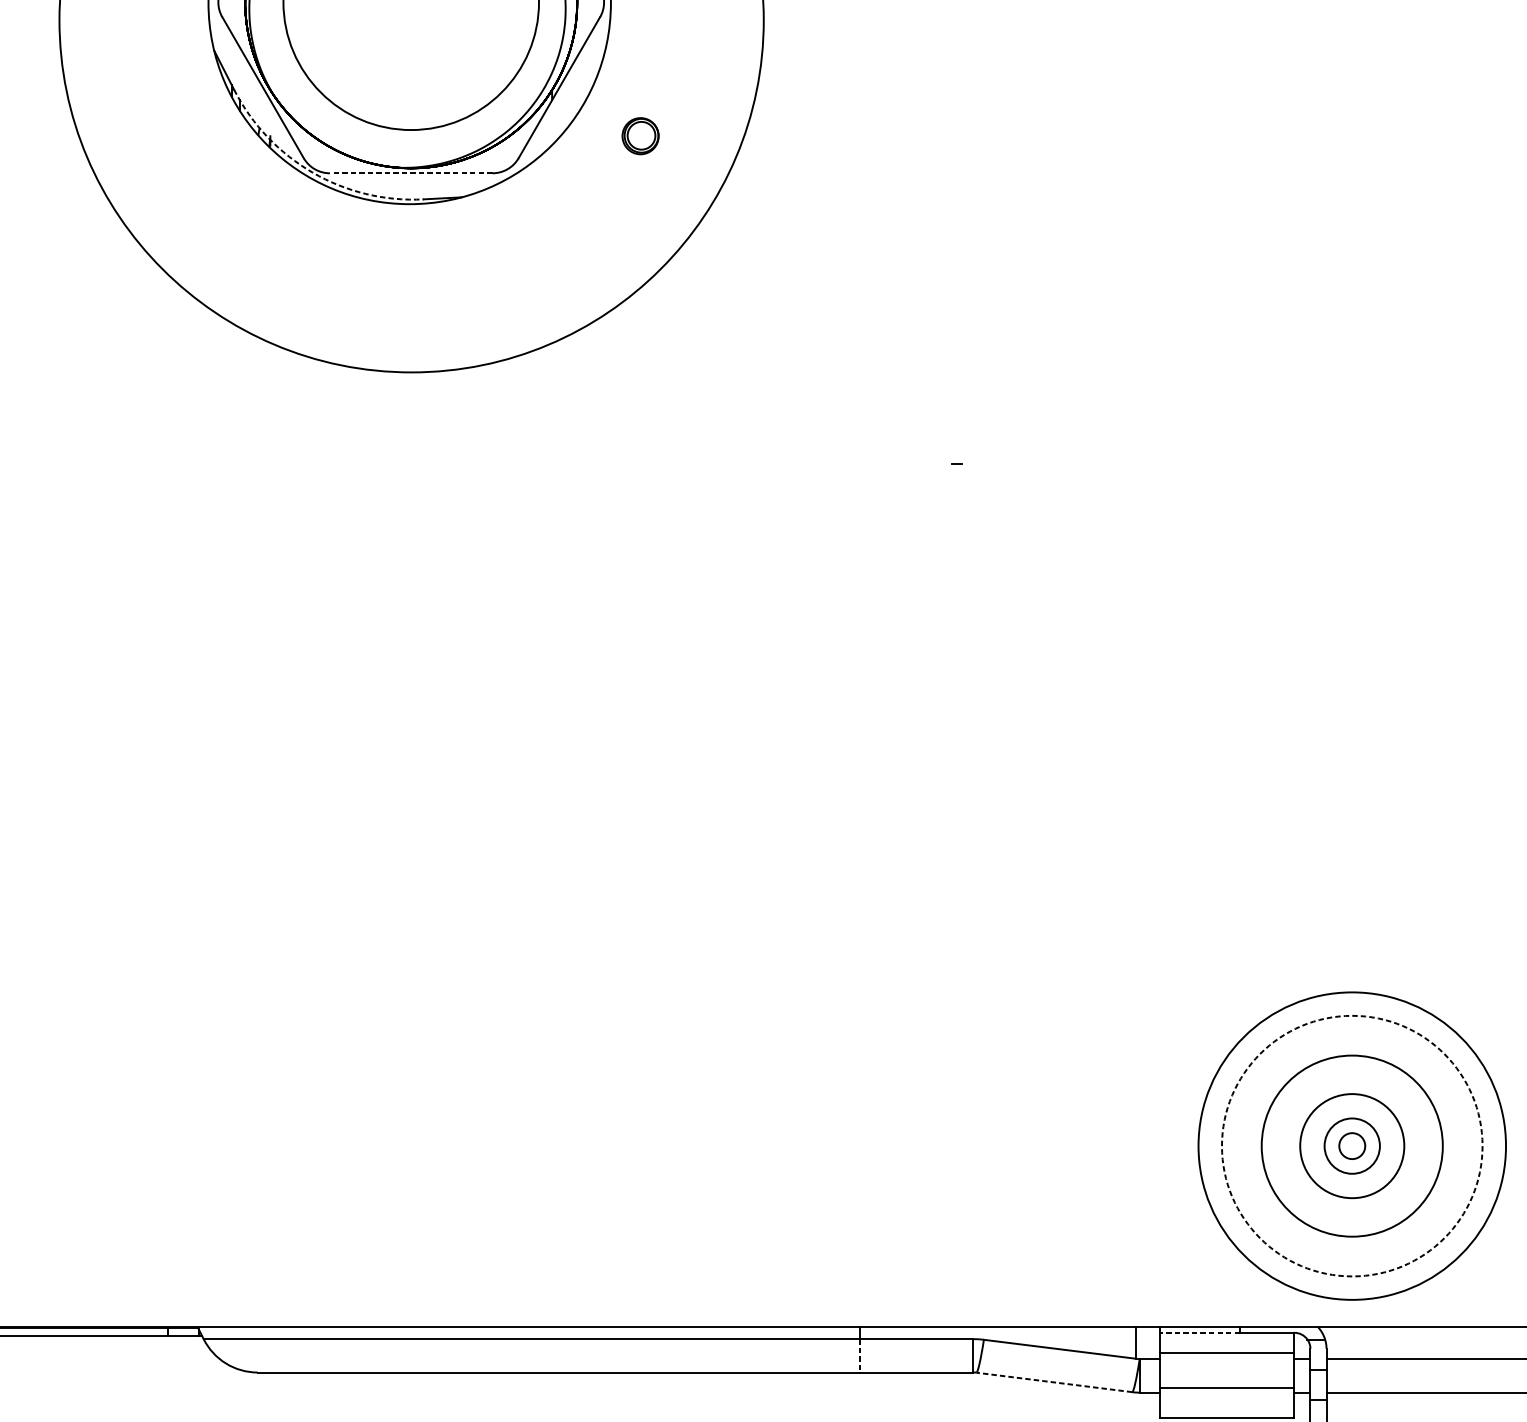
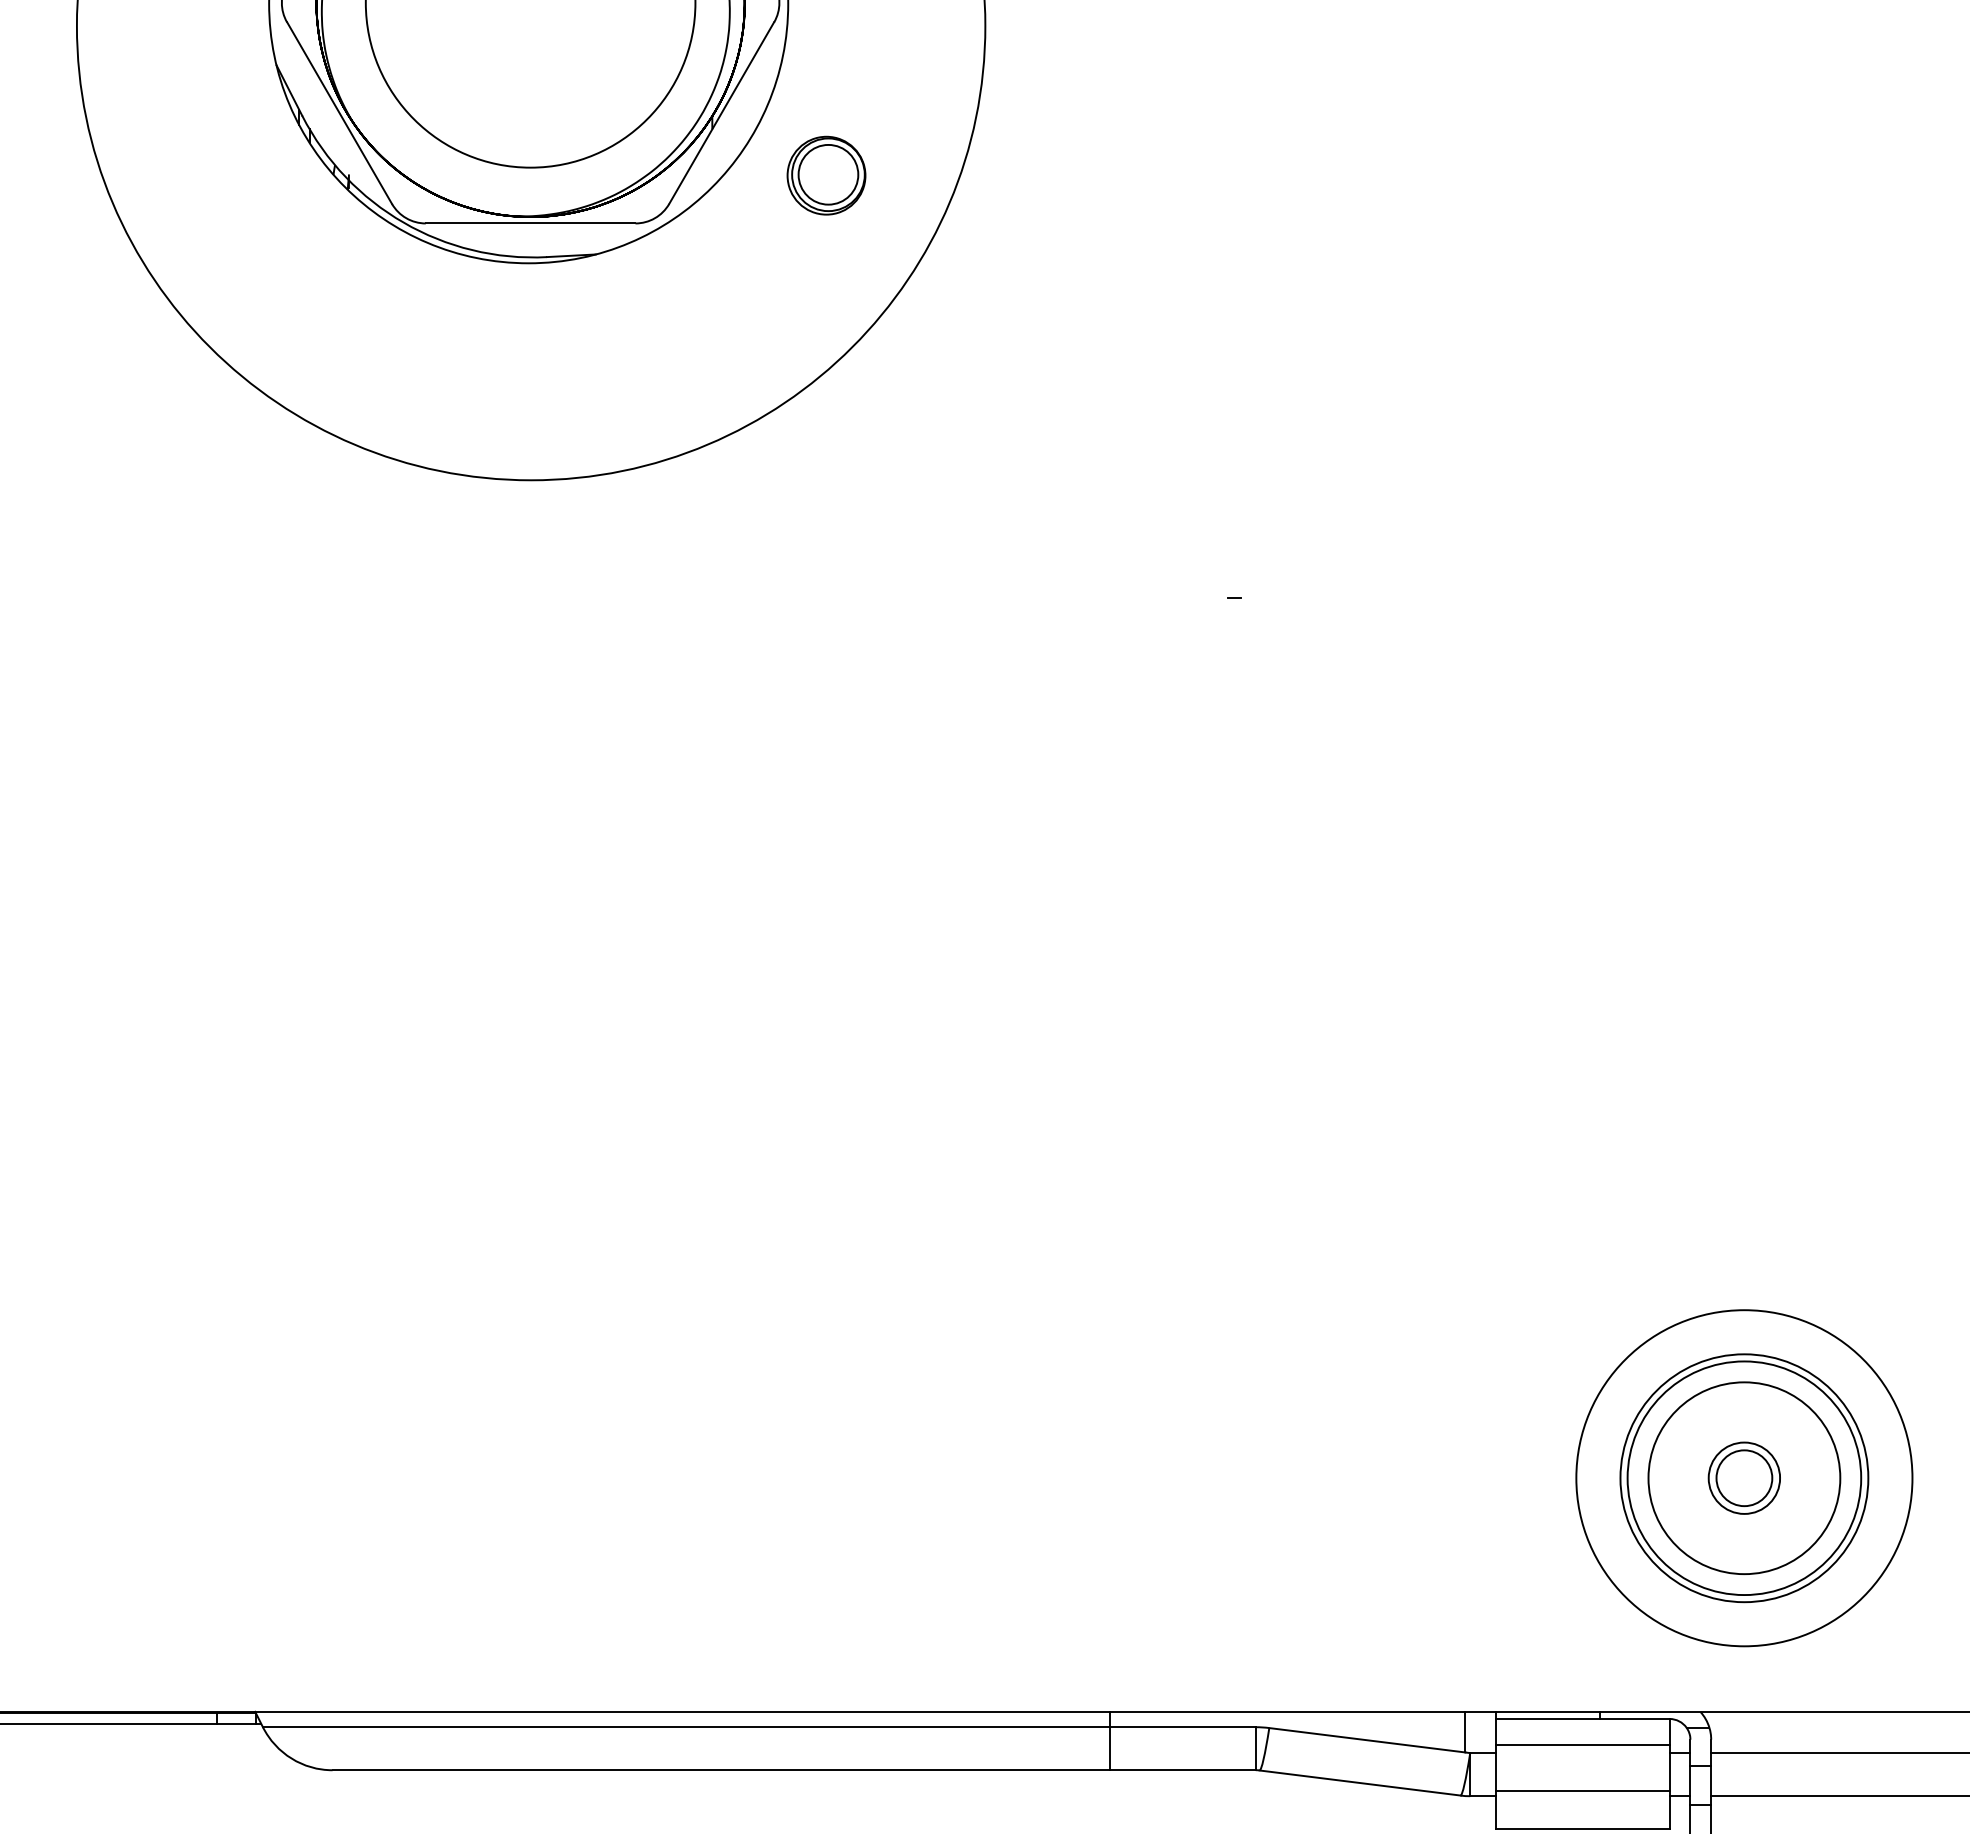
part: (640, 136) -> (826, 175), size x1.67
arc: (312, 172) -> (403, 222), dashed -> solid
line: (411, 173) -> (530, 223), dashed -> solid
circle: (1352, 1146) -> (1744, 1478), dashed -> solid
circle: (1352, 1146) -> (1744, 1478), size x0.62
circle: (1352, 1146) -> (1744, 1478), size x1.43
circle: (1352, 1146) -> (1744, 1478), size x1.67
line: (1199, 1332) -> (1547, 1718), dashed -> solid
line: (860, 1355) -> (1109, 1748), dashed -> solid
line: (1053, 1382) -> (1359, 1782), dashed -> solid

